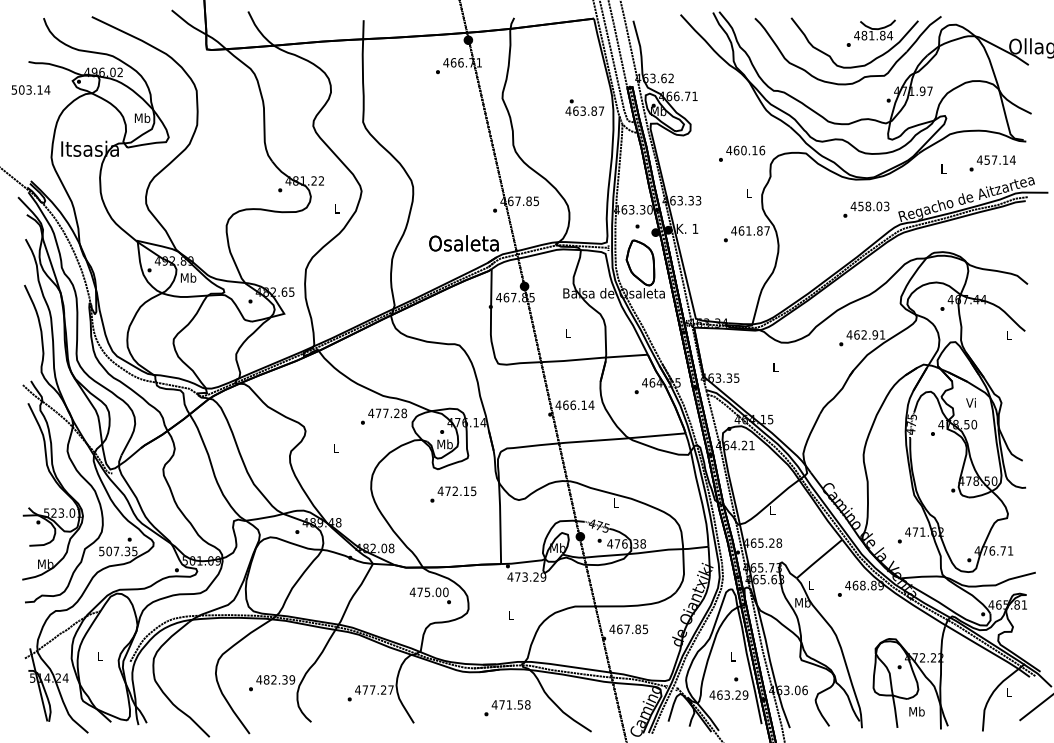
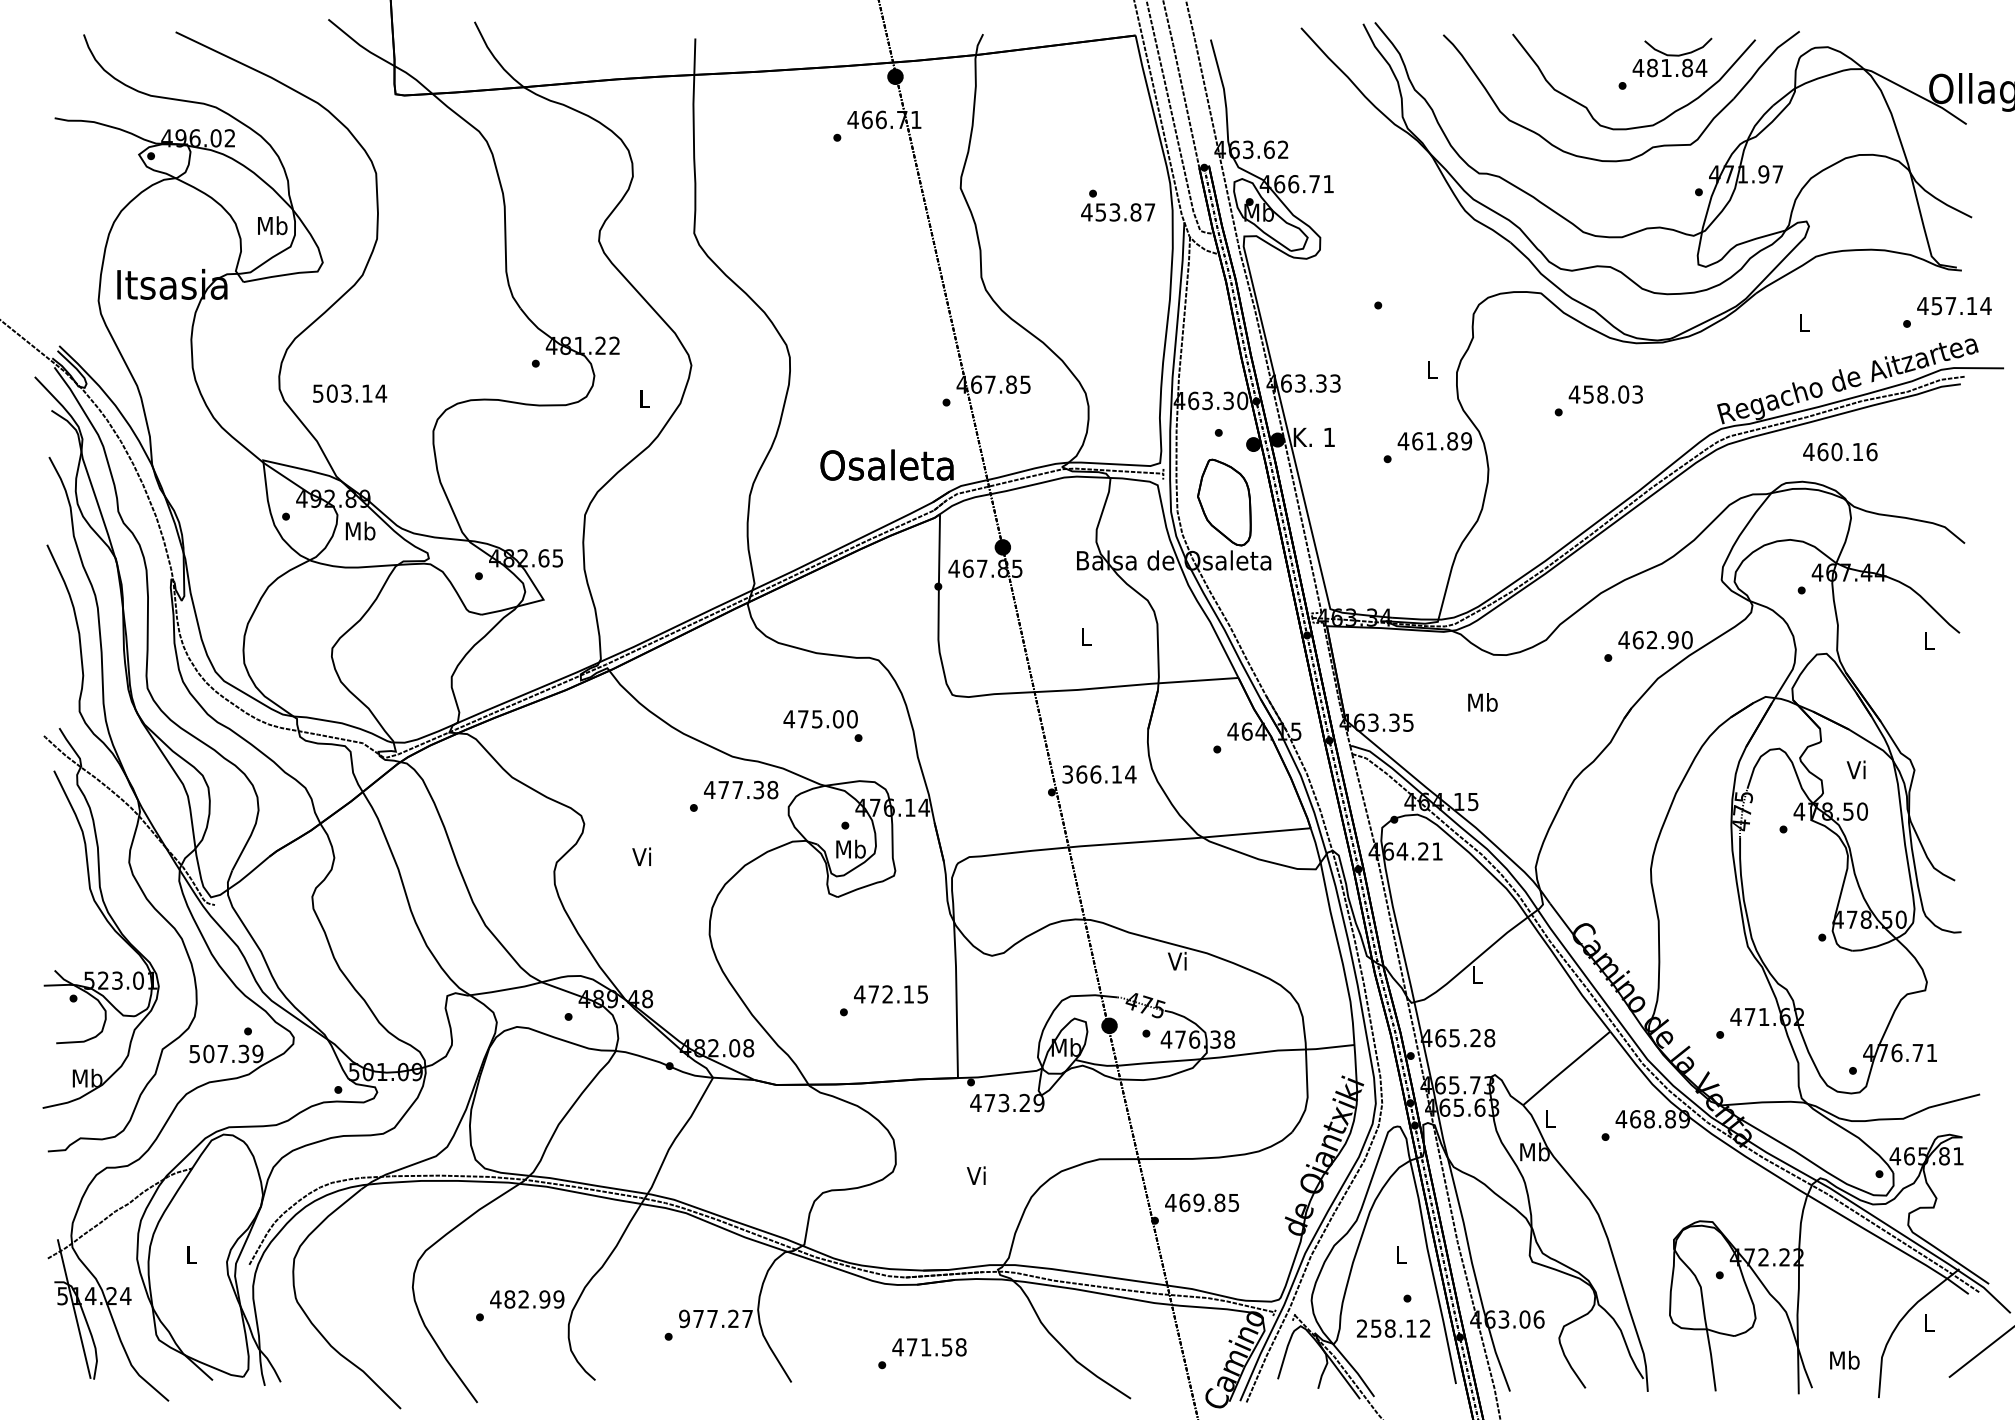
text: (30, 89) -> (348, 392), moved
text: (575, 110) -> (1100, 211), 463.87 -> 453.87
text: (745, 150) -> (1839, 451), moved
text: (992, 163) -> (1947, 312), moved
text: (866, 209) -> (1599, 400), moved
text: (766, 230) -> (1465, 440), 461.87 -> 461.89
text: (882, 334) -> (1687, 639), 462.91 -> 462.90
text: (775, 367) -> (1482, 702), L -> Mb
text: (558, 404) -> (1067, 773), 466.14 -> 366.14
text: (396, 413) -> (758, 790), 477.28 -> 477.38
text: (335, 448) -> (641, 857), L -> Vi
text: (453, 494) -> (884, 1000), moved
text: (615, 502) -> (1176, 960), L -> Vi
text: (134, 550) -> (257, 1052), 507.35 -> 507.39
text: (429, 595) -> (821, 725), moved
text: (510, 614) -> (975, 1174), L -> Vi
text: (626, 629) -> (1197, 1203), 467.85 -> 469.85
text: (284, 679) -> (543, 1298), 482.39 -> 482.99
text: (357, 689) -> (683, 1317), 477.27 -> 977.27
text: (728, 694) -> (1392, 1327), 463.29 -> 258.12
text: (507, 708) -> (922, 1354), moved
text: (916, 711) -> (1843, 1359), moved

